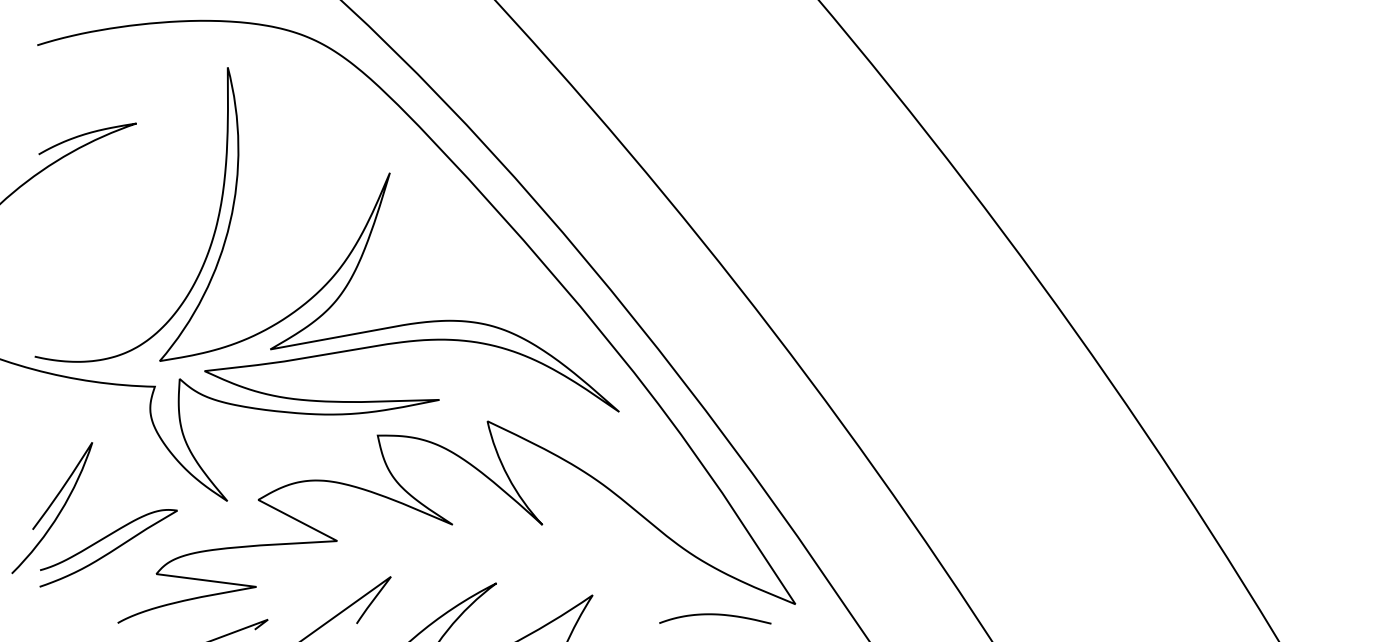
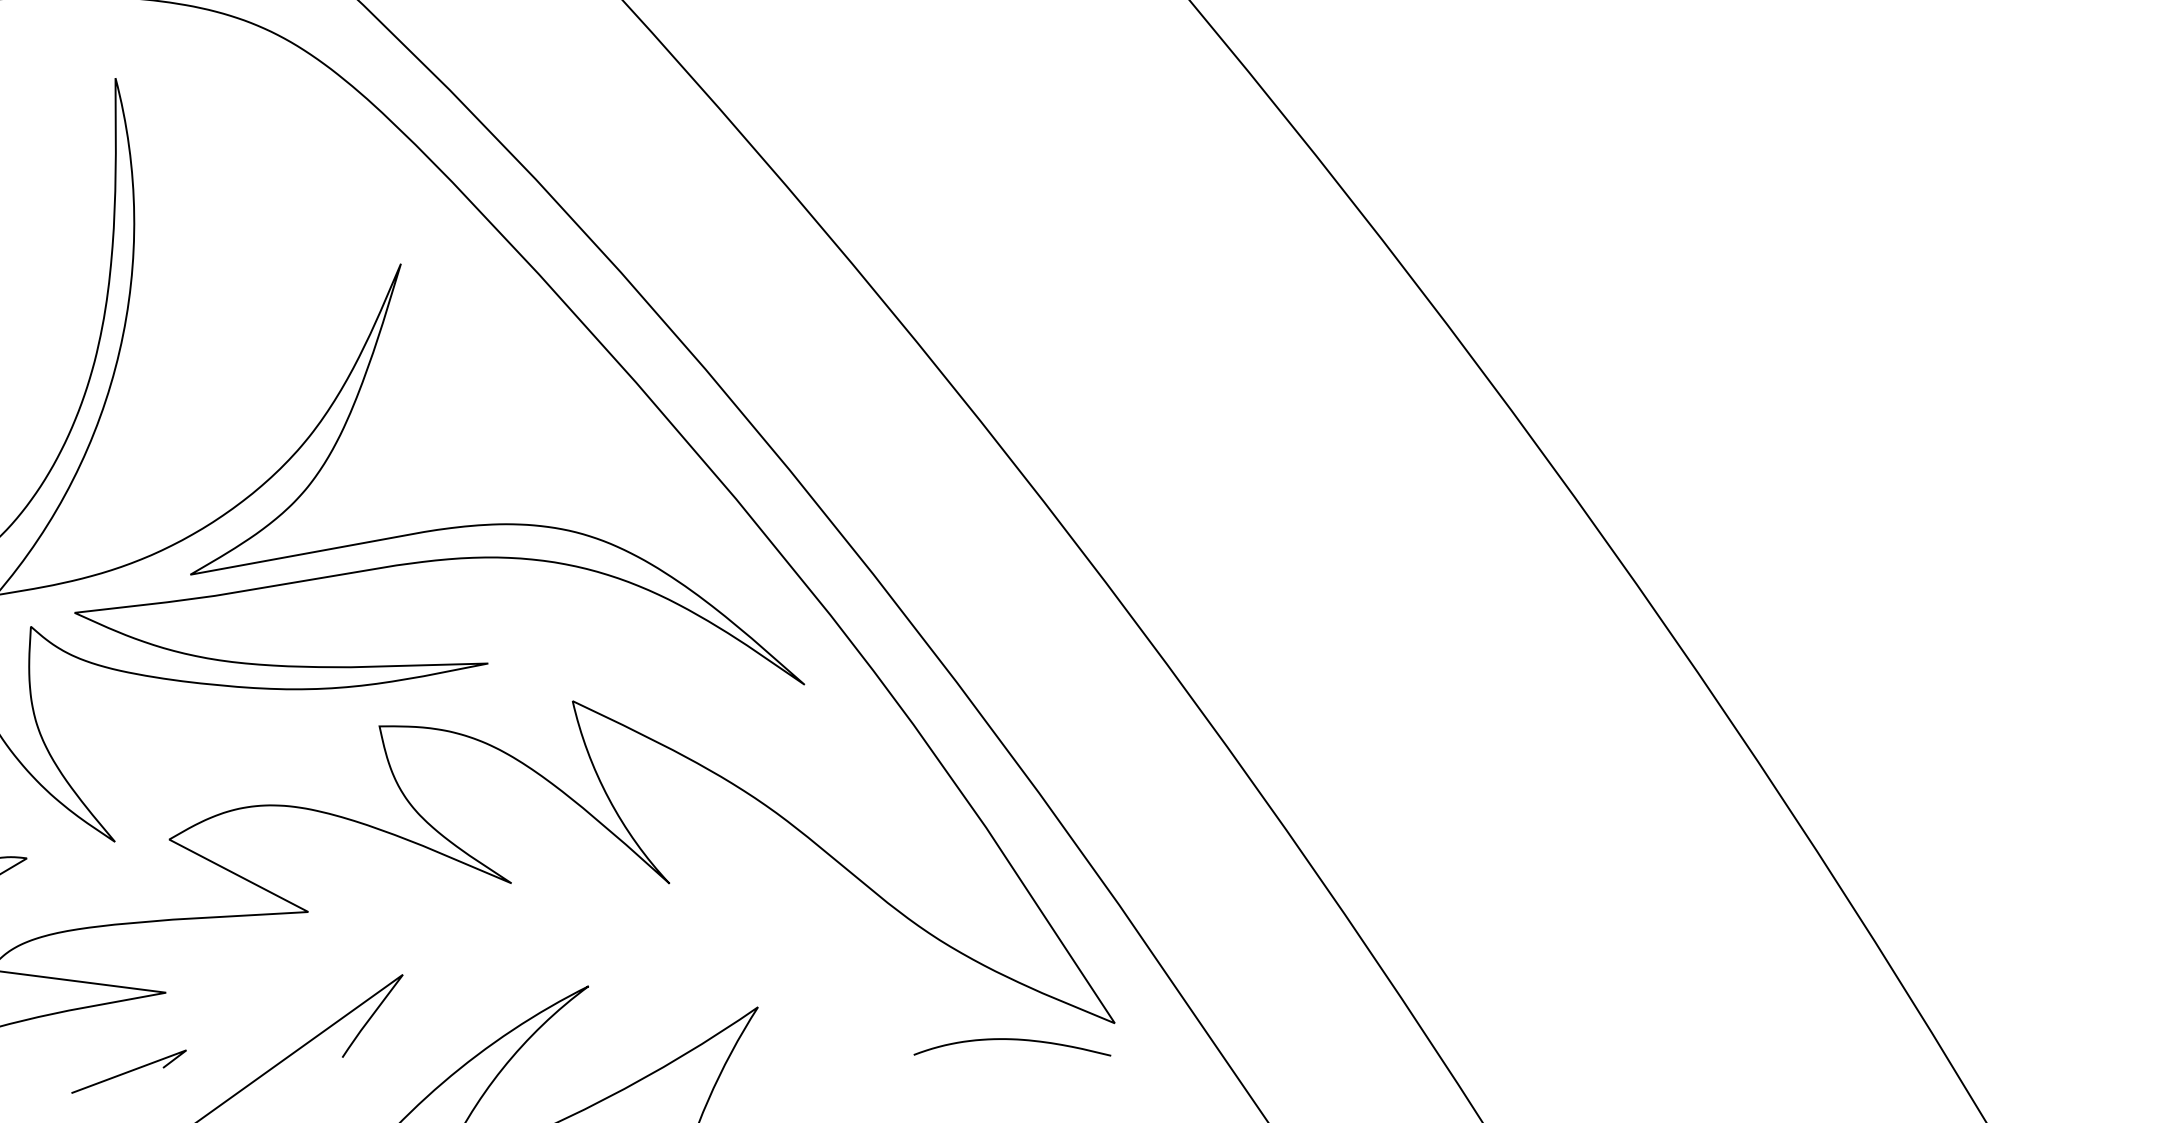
curve: (715, 615) -> (1012, 1041), moved

